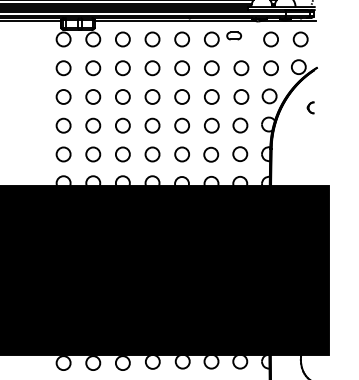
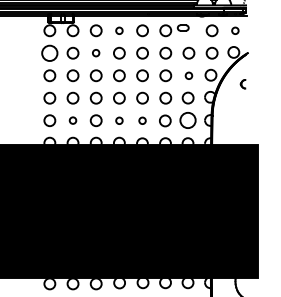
circle: (152, 39) -> (119, 30), size x0.6
circle: (300, 39) -> (235, 30), size x0.6
circle: (63, 67) -> (49, 52), size x1.4
circle: (121, 67) -> (95, 52), size x0.6
circle: (240, 96) -> (188, 75), size x0.6
circle: (92, 154) -> (72, 120), size x0.6
circle: (152, 154) -> (119, 120), size x0.6
circle: (182, 154) -> (142, 120), size x0.6
circle: (239, 154) -> (187, 120), size x1.4

